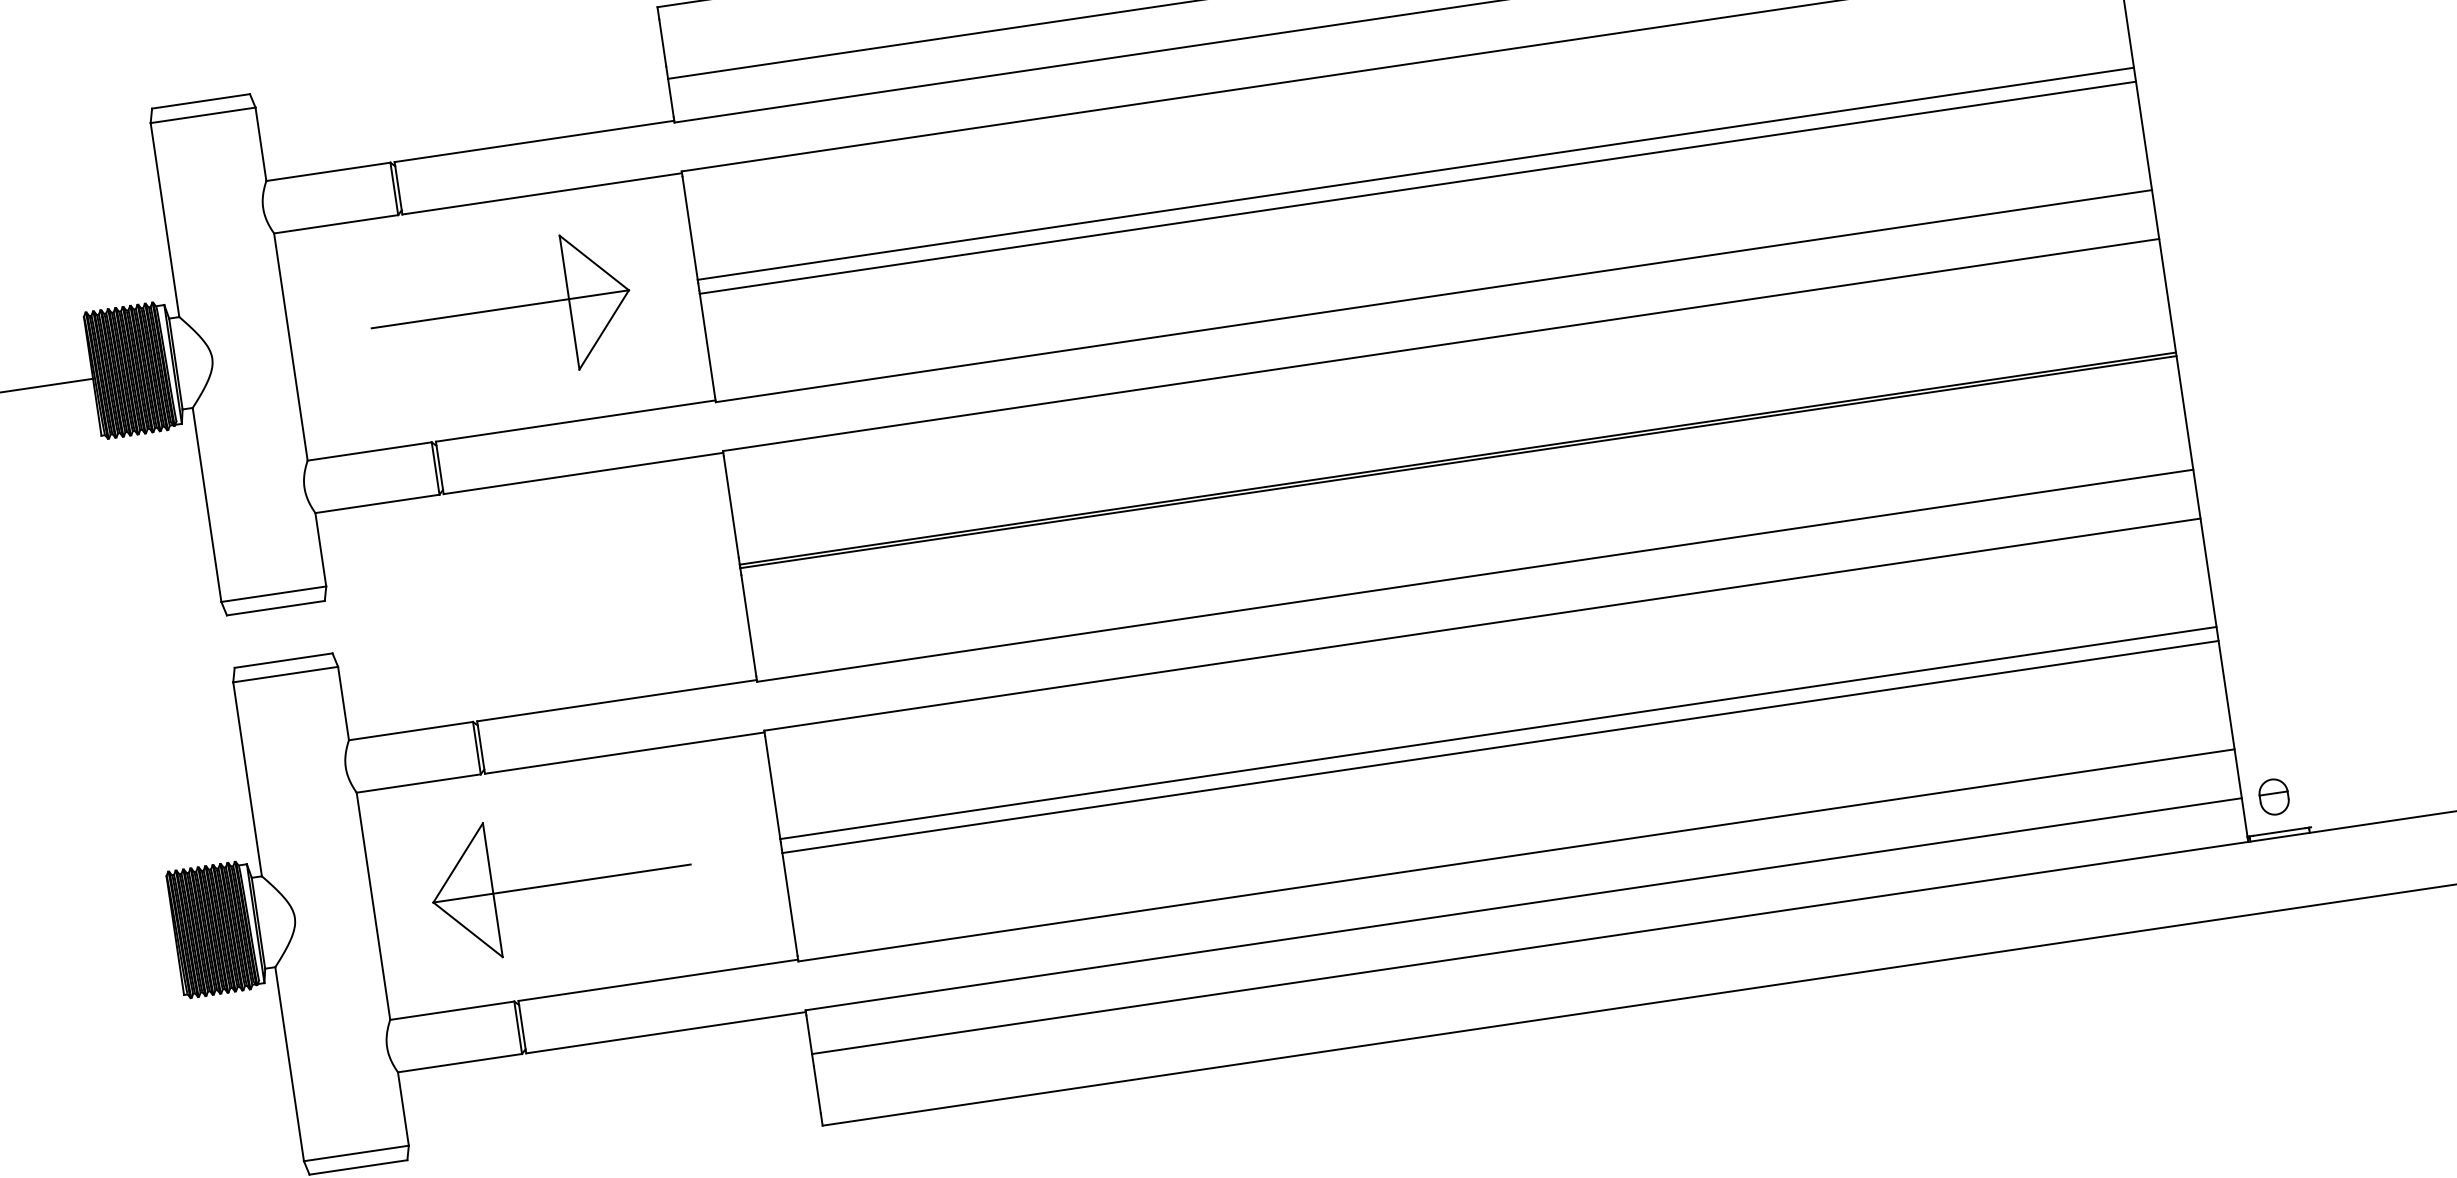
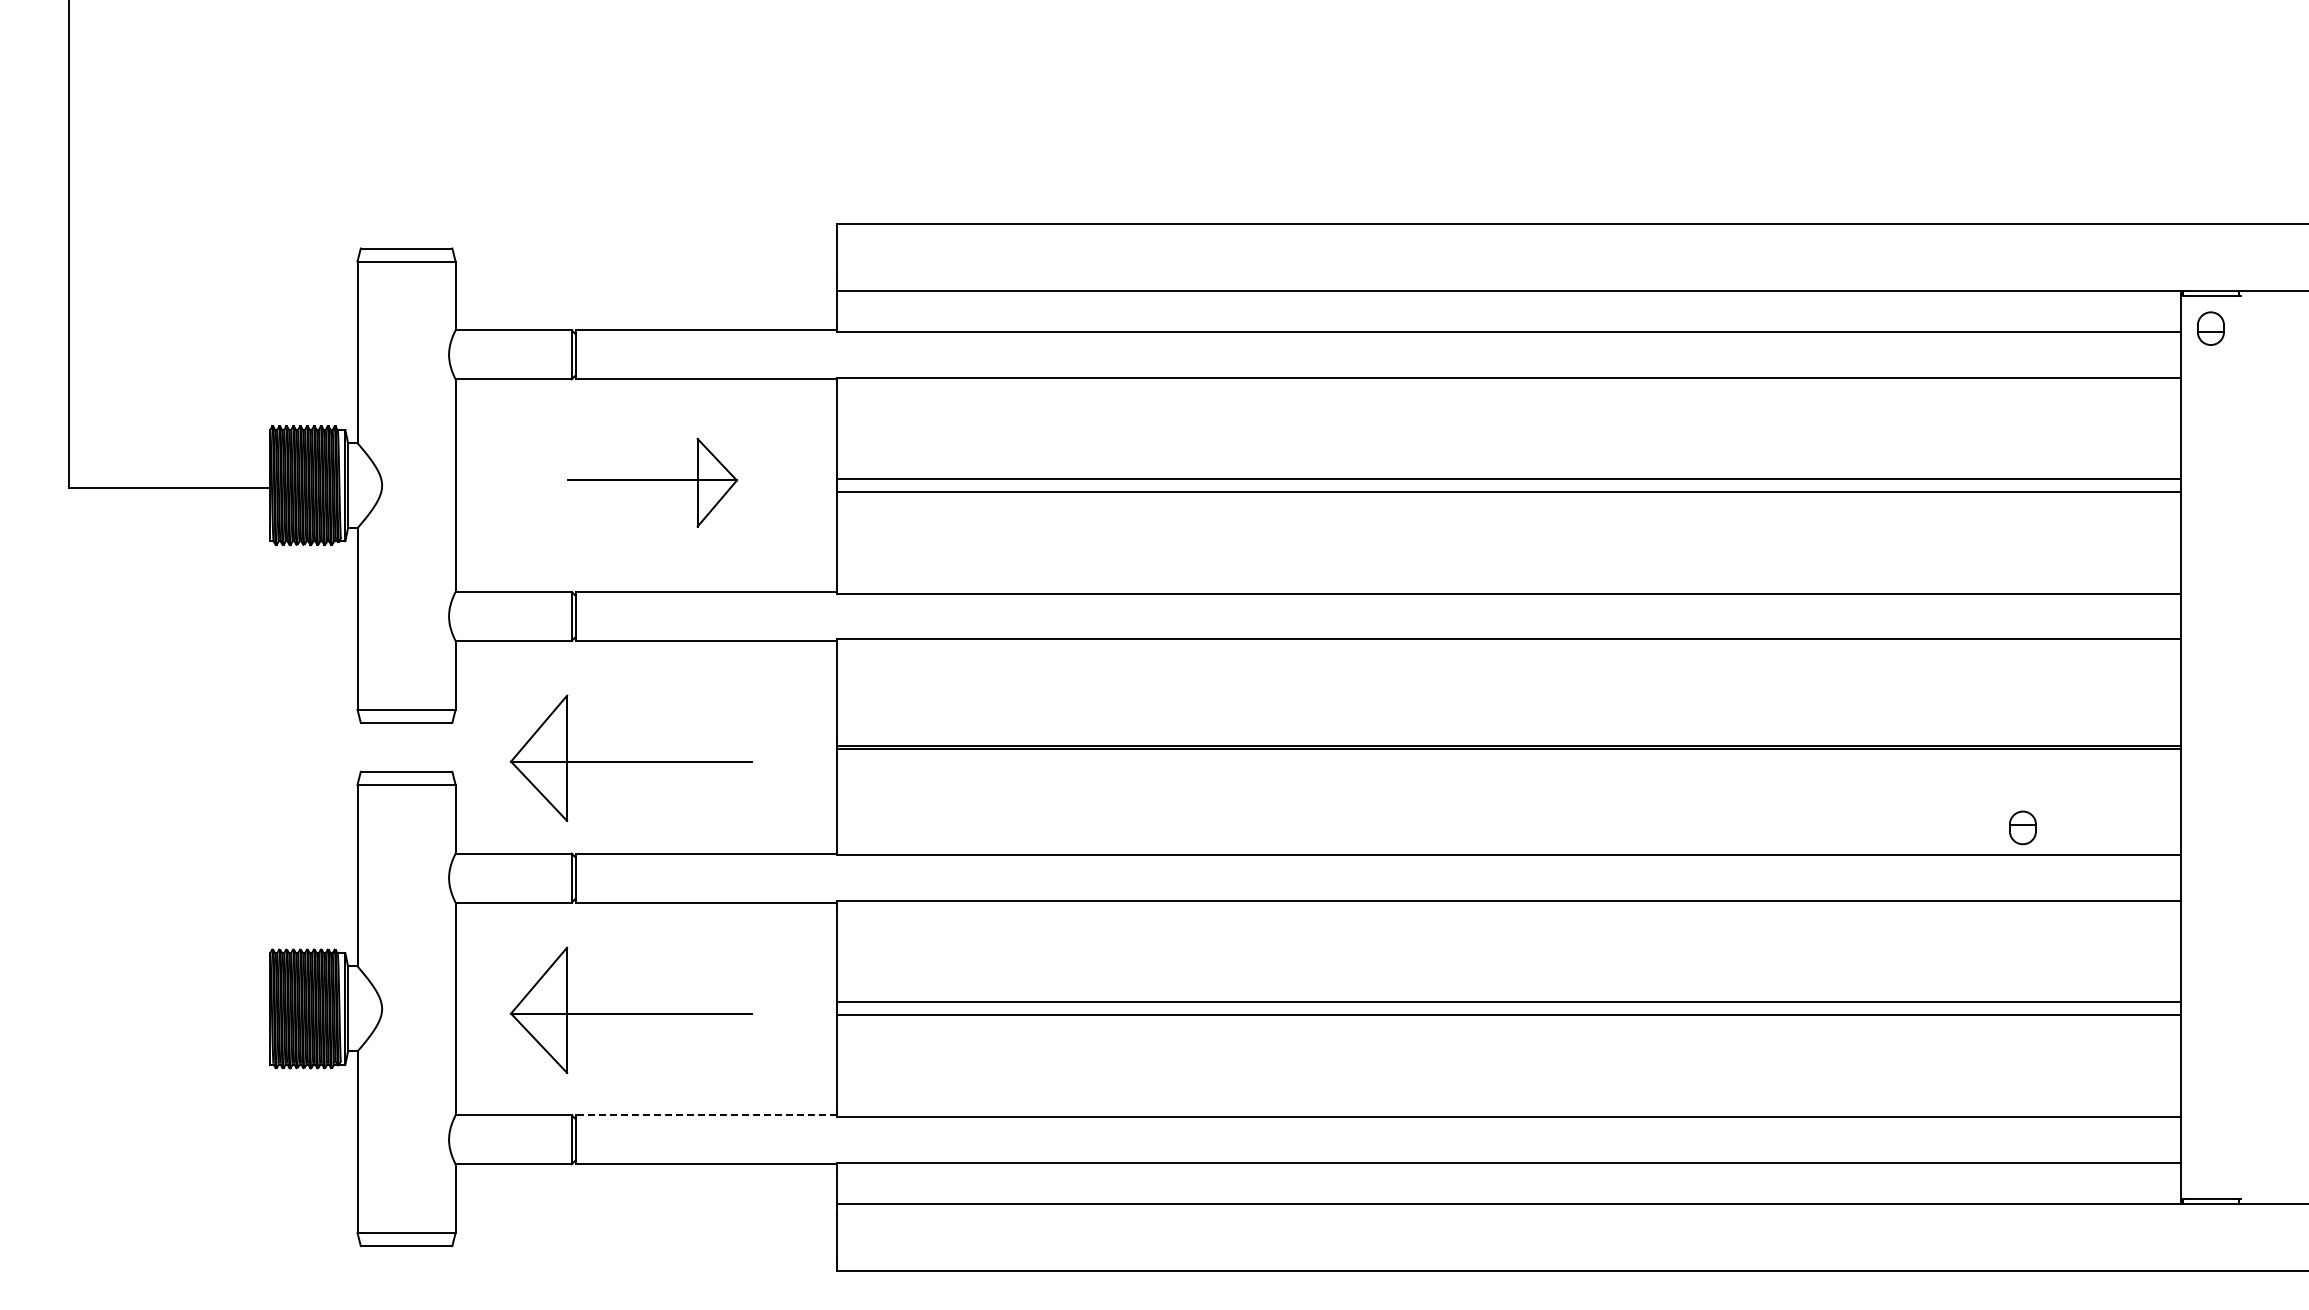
part: (500, 312) -> (652, 482), size x0.7
part: (520, 609) -> (630, 757), added
part: (2273, 796) -> (2022, 827), moved
line: (658, 980) -> (706, 1115), solid -> dashed

